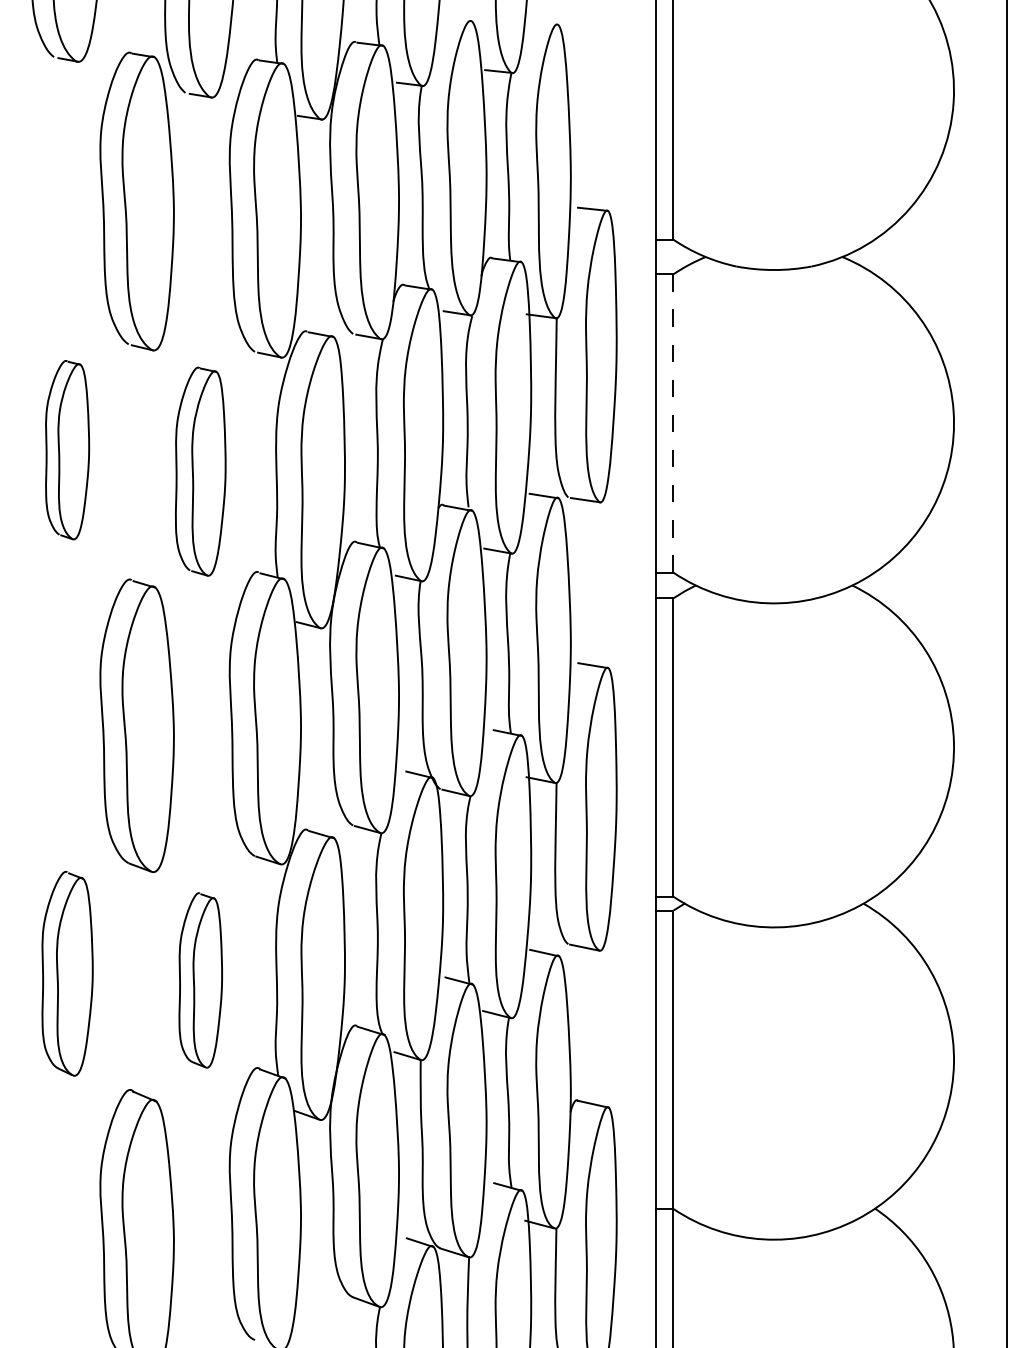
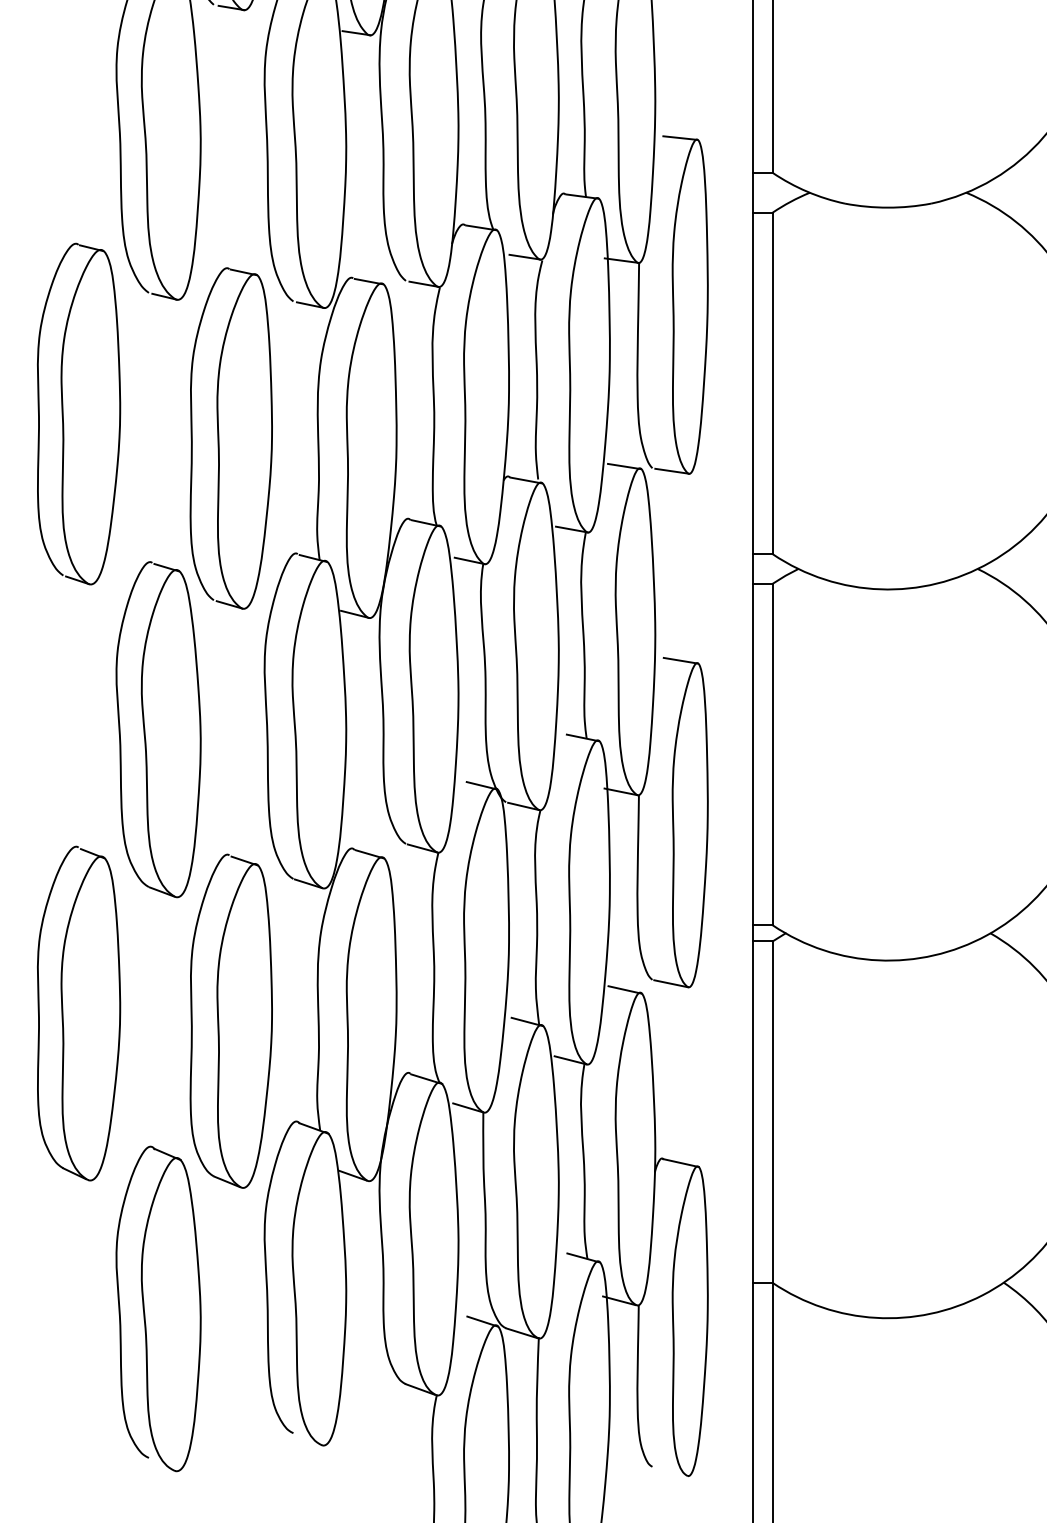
line: (673, 423) -> (772, 383), dashed -> solid
part: (67, 449) -> (78, 413), size x1.67
part: (200, 471) -> (231, 438), size x1.43
part: (67, 973) -> (78, 1013), size x1.43
part: (200, 980) -> (231, 1021), size x1.67

